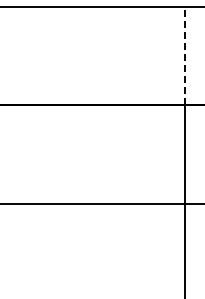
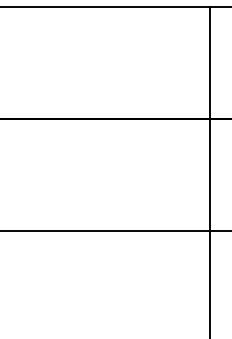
line: (185, 55) -> (210, 62), dashed -> solid

